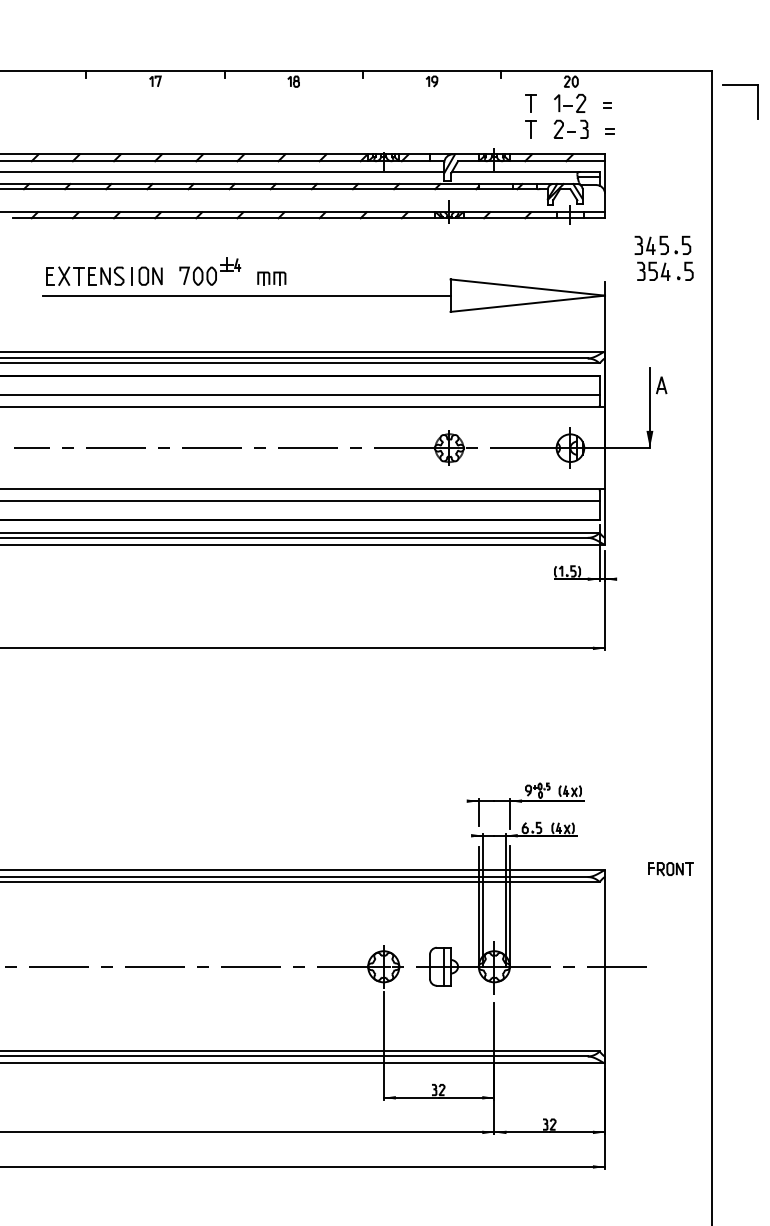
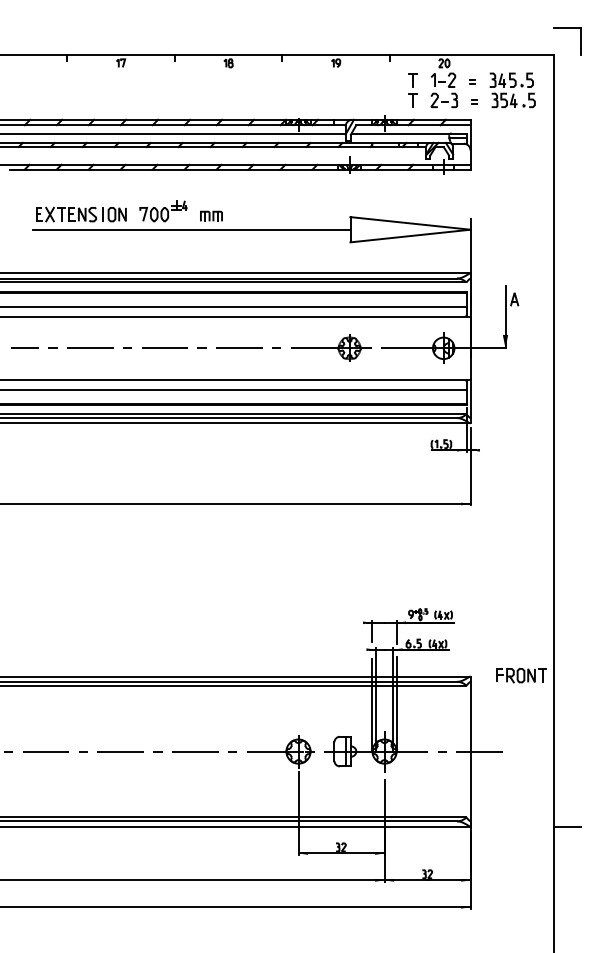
part: (740, 85) -> (567, 28), moved
part: (663, 257) -> (512, 89), moved
part: (671, 868) -> (522, 675), size x1.43
line: (729, 1063) -> (567, 826), added

